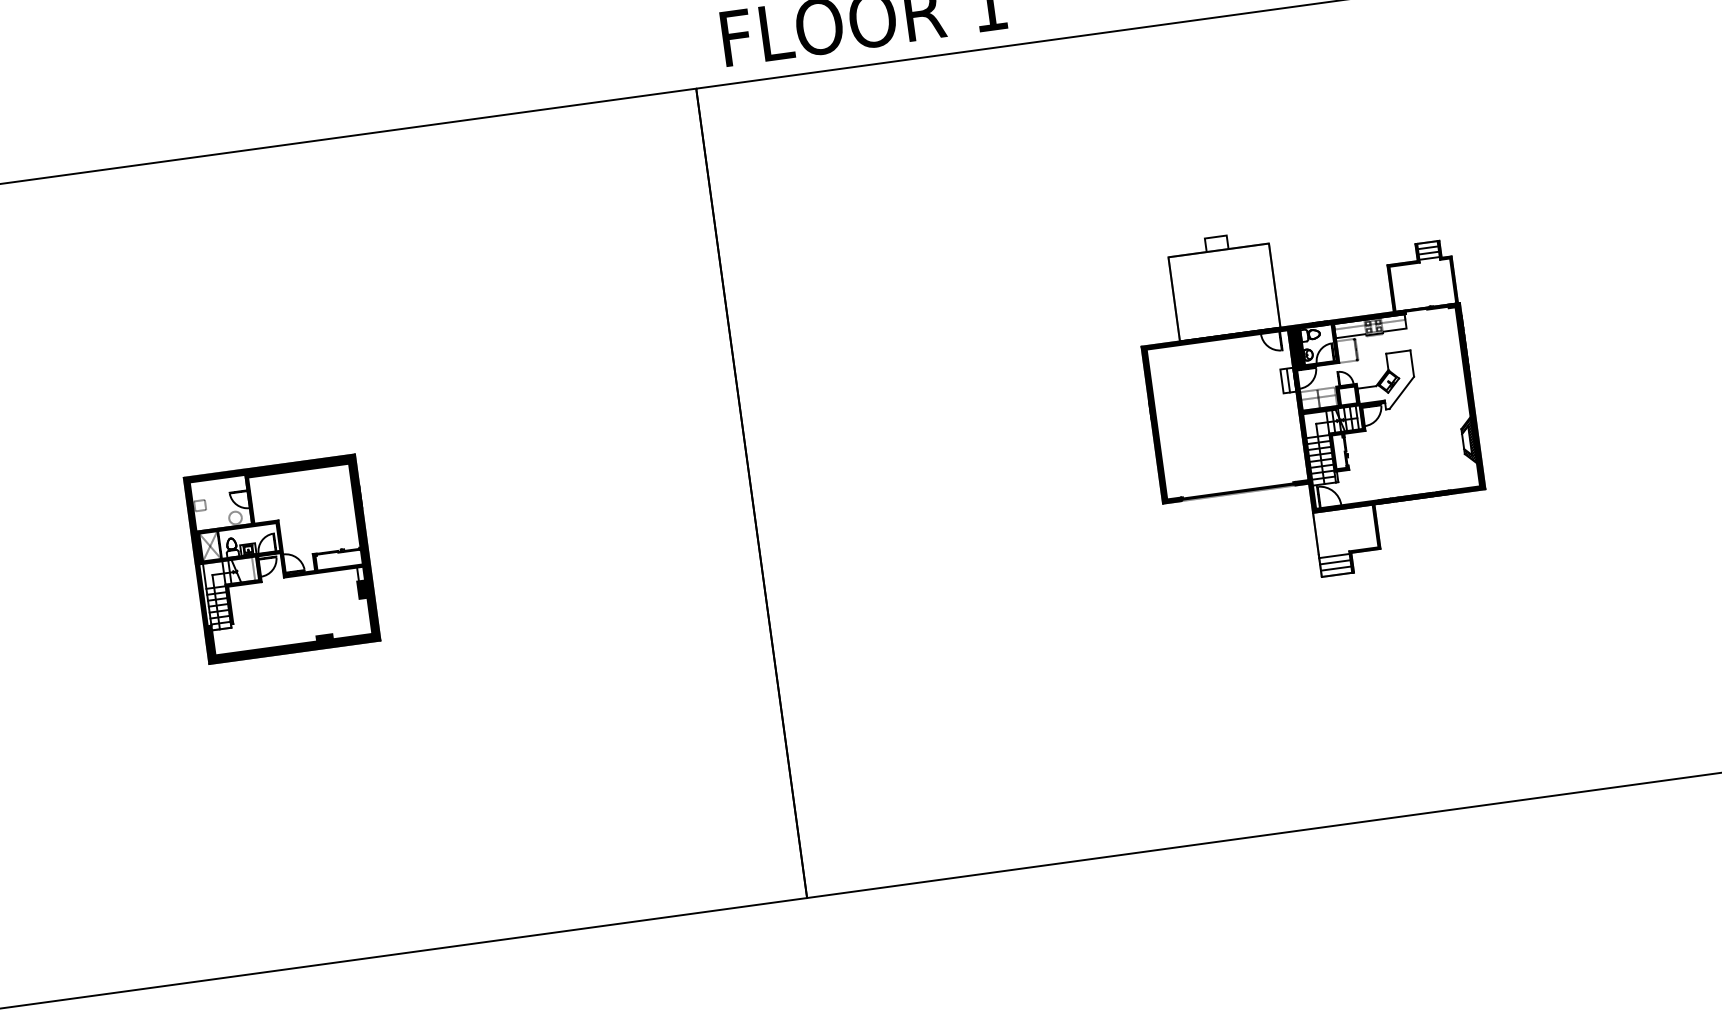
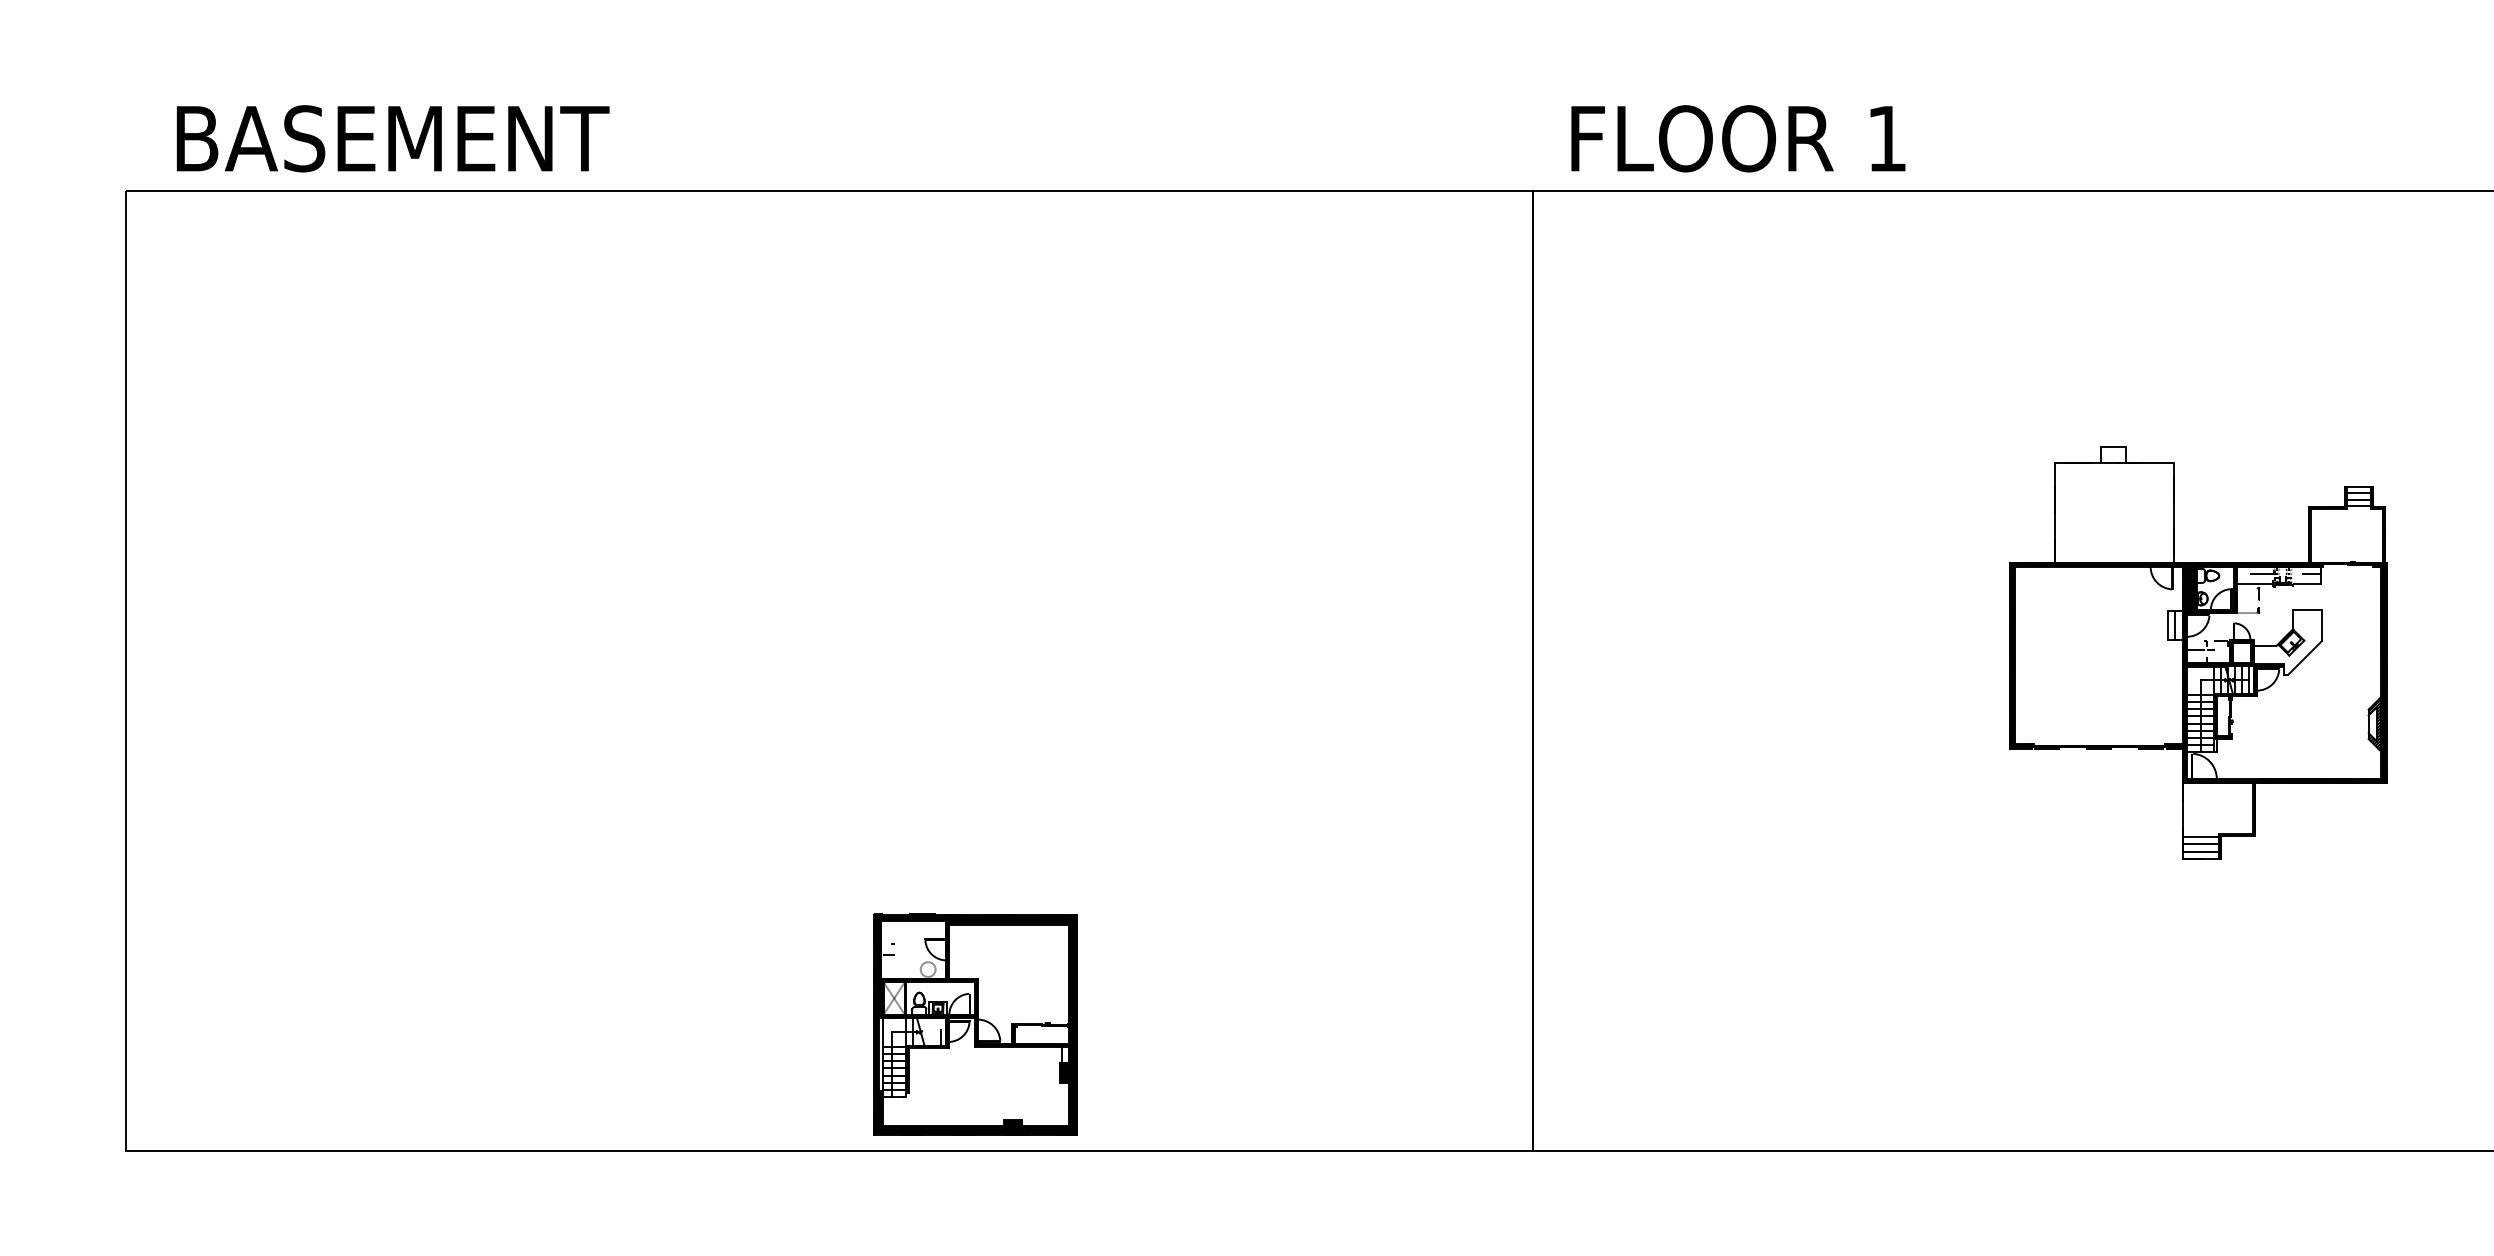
part: (281, 558) -> (975, 1024), moved

